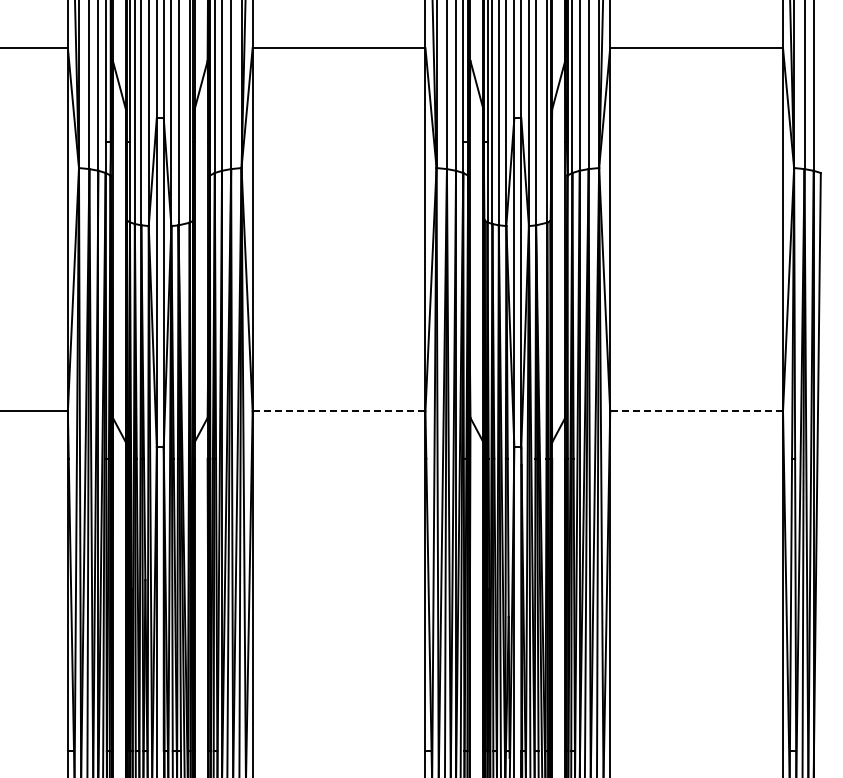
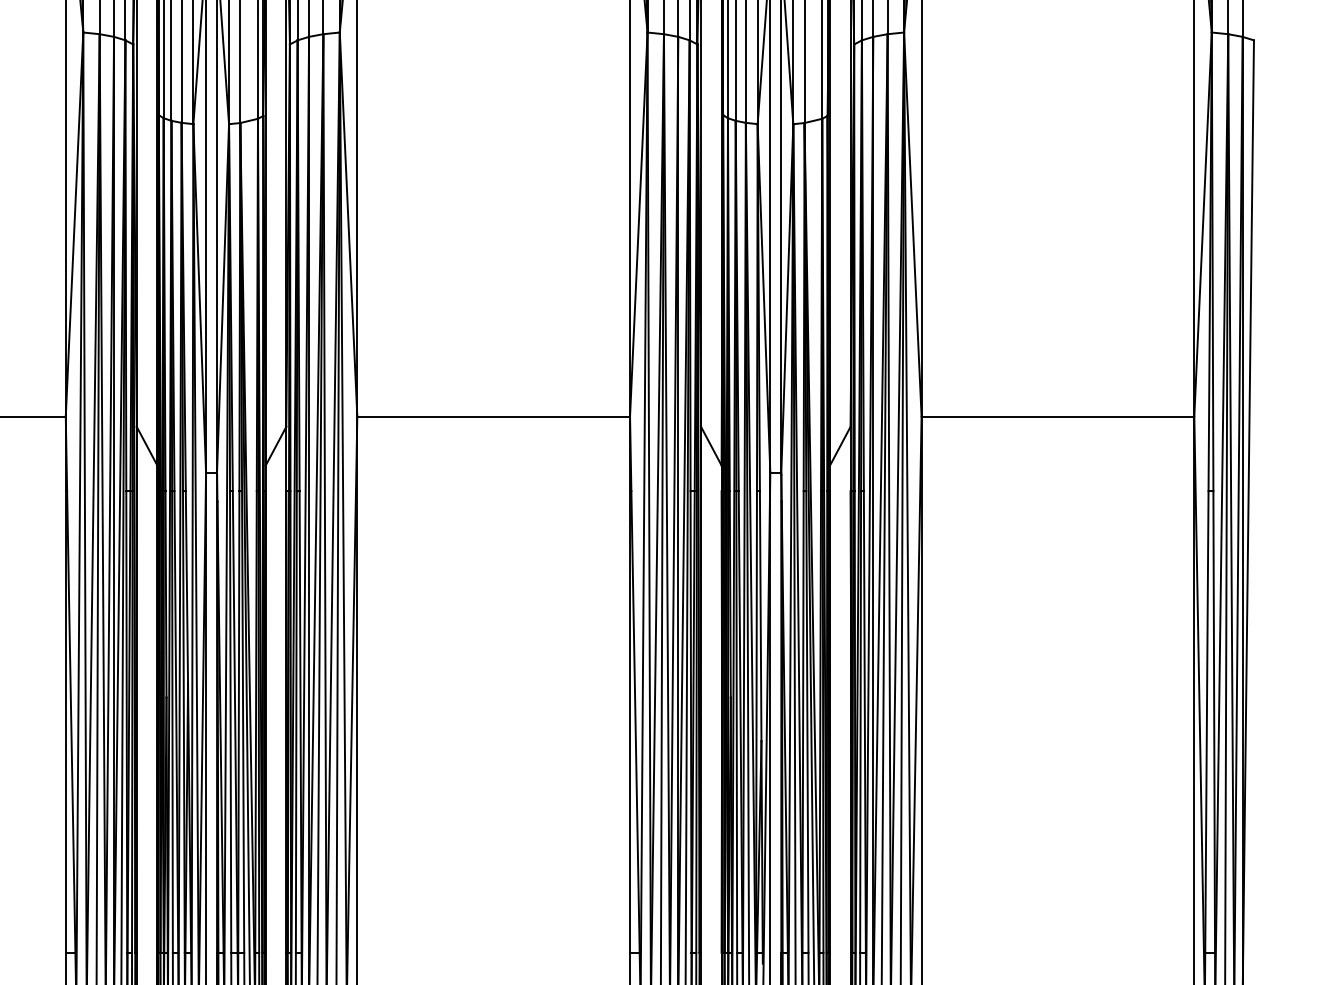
line: (338, 411) -> (492, 416), dashed -> solid
line: (696, 411) -> (1057, 416), dashed -> solid

